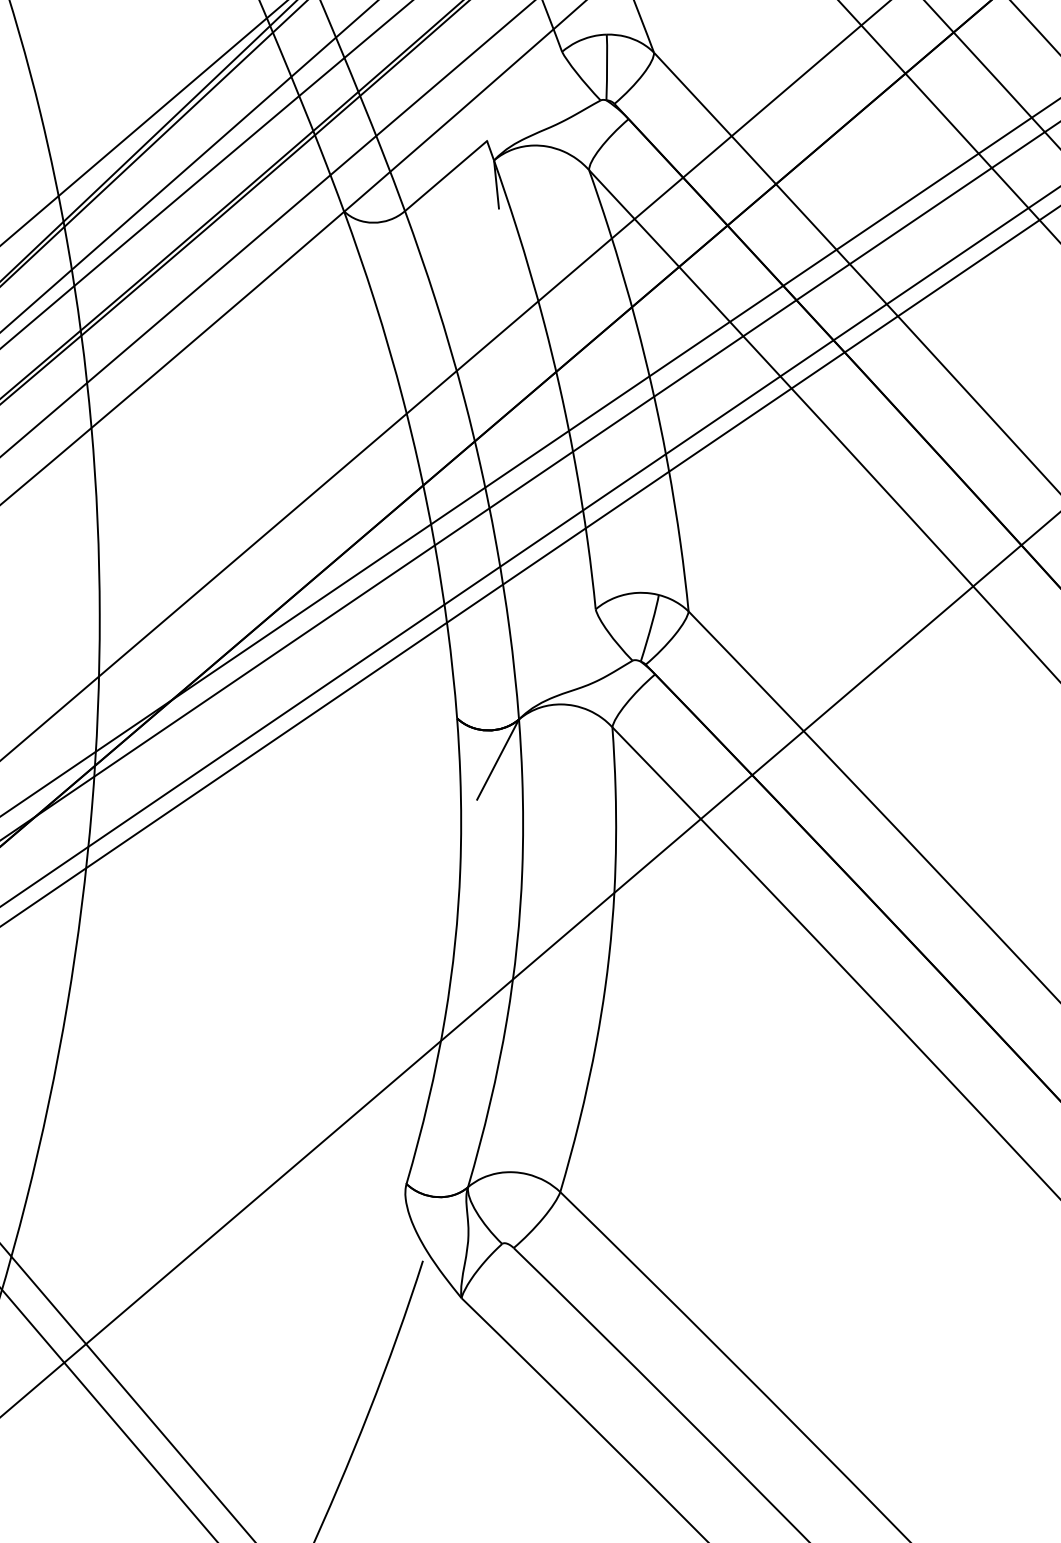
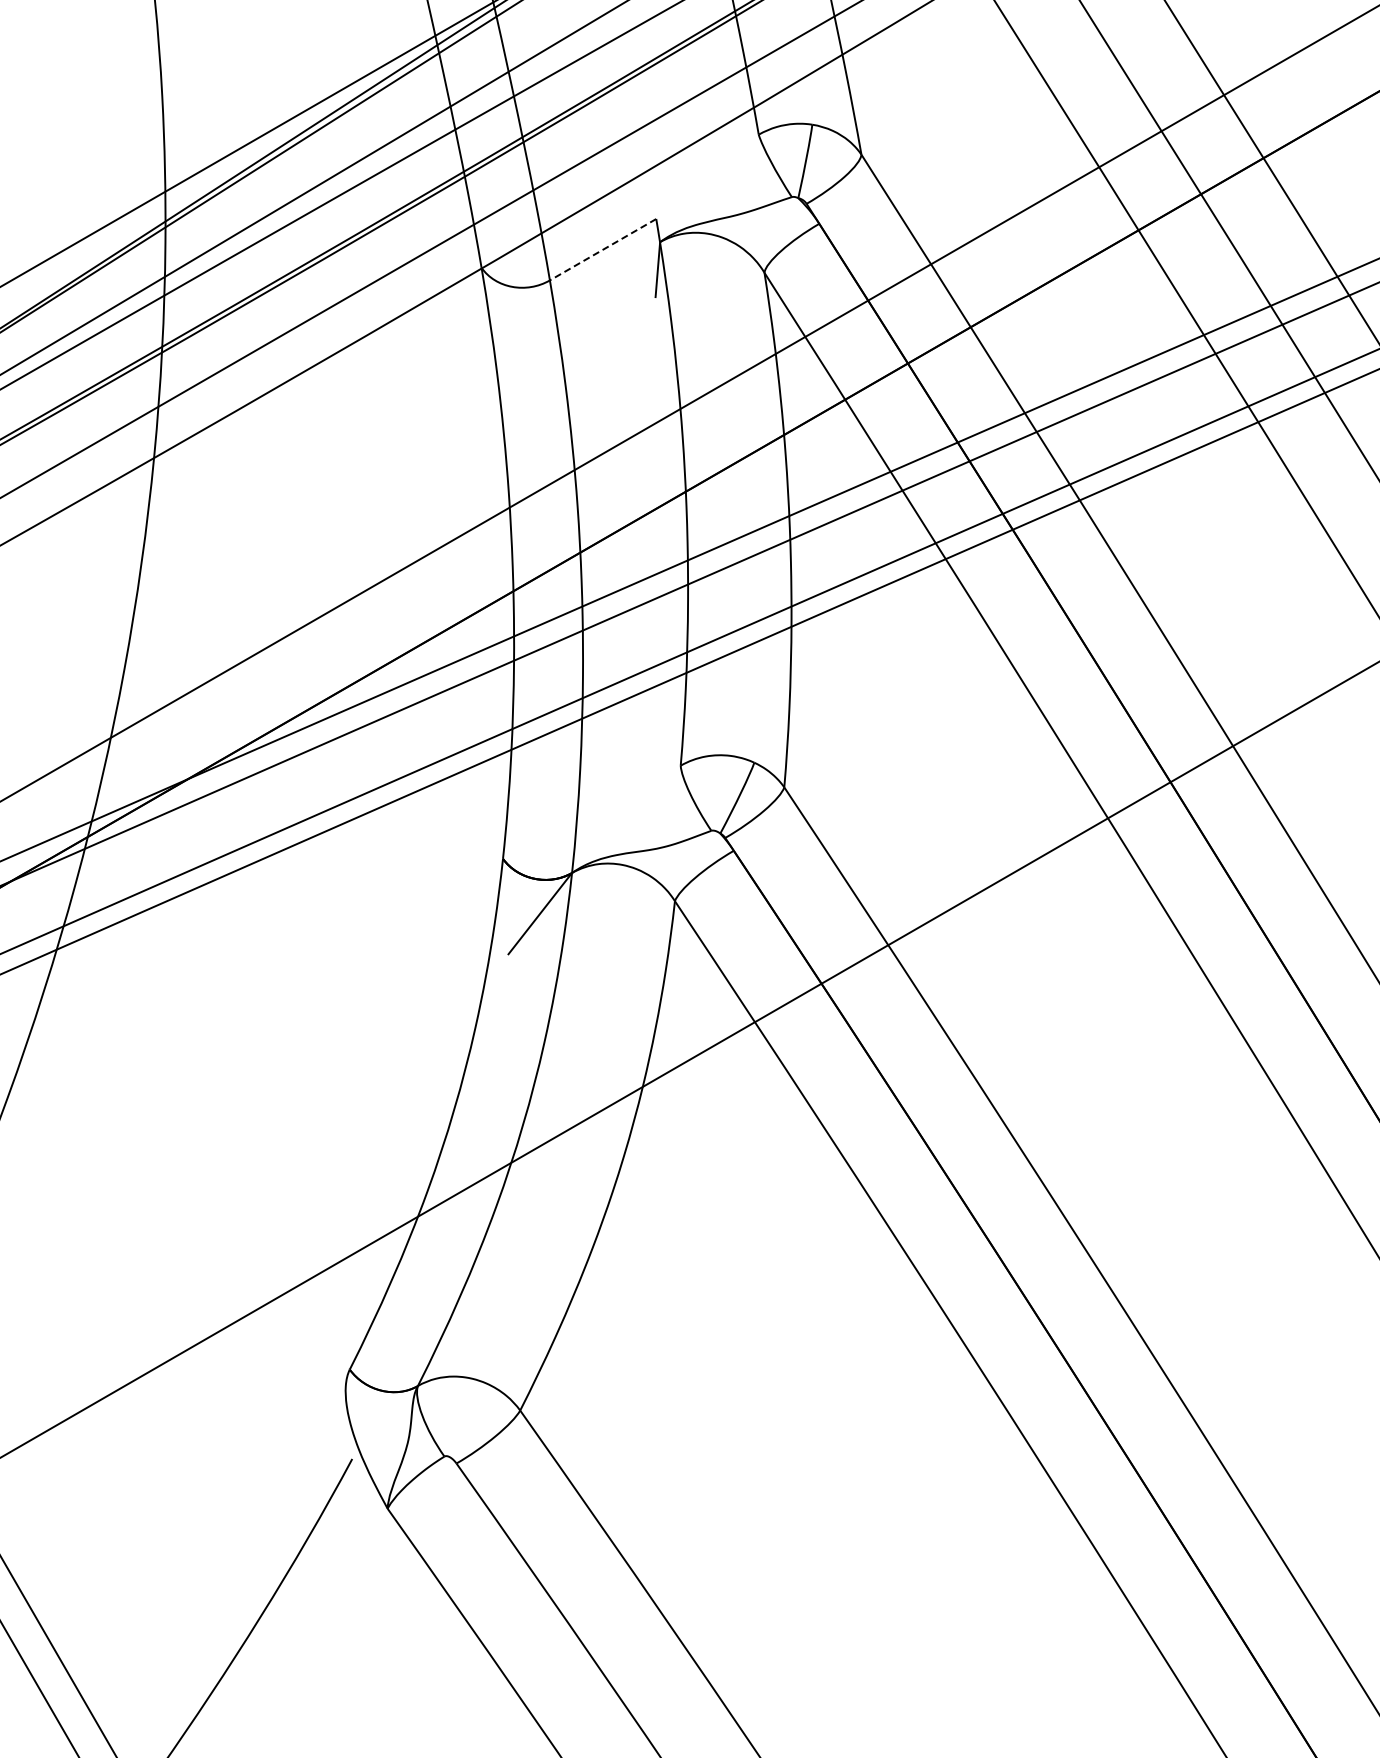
line: (445, 176) -> (602, 249), solid -> dashed

